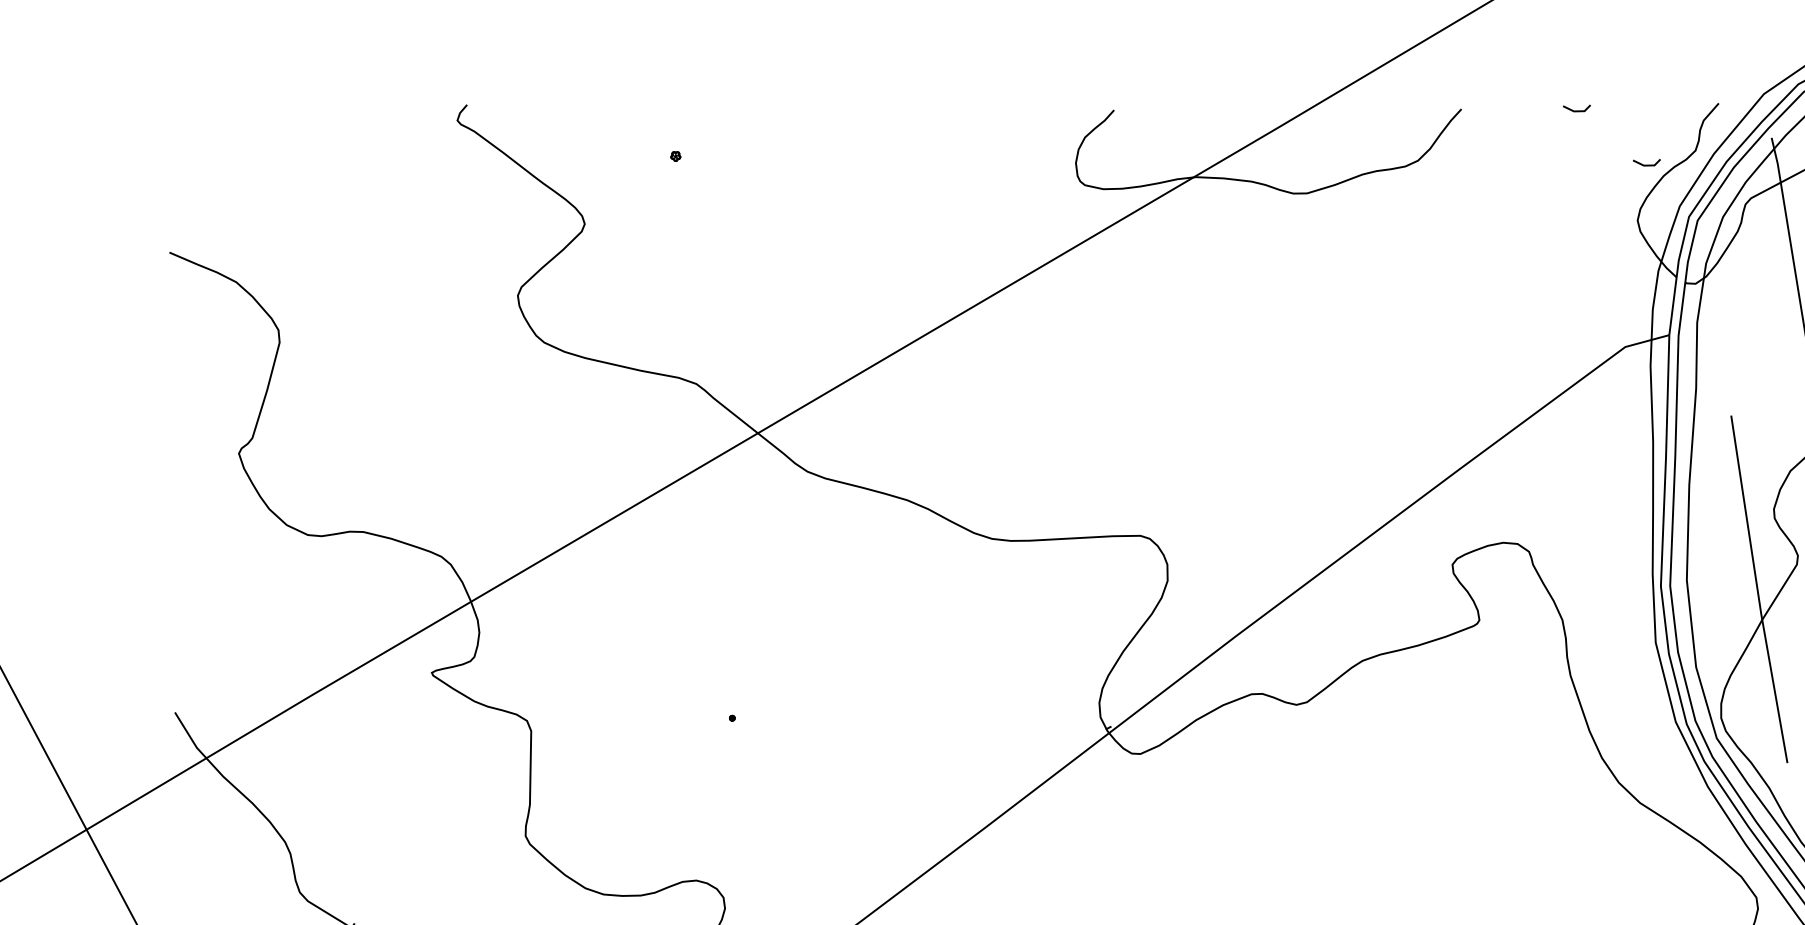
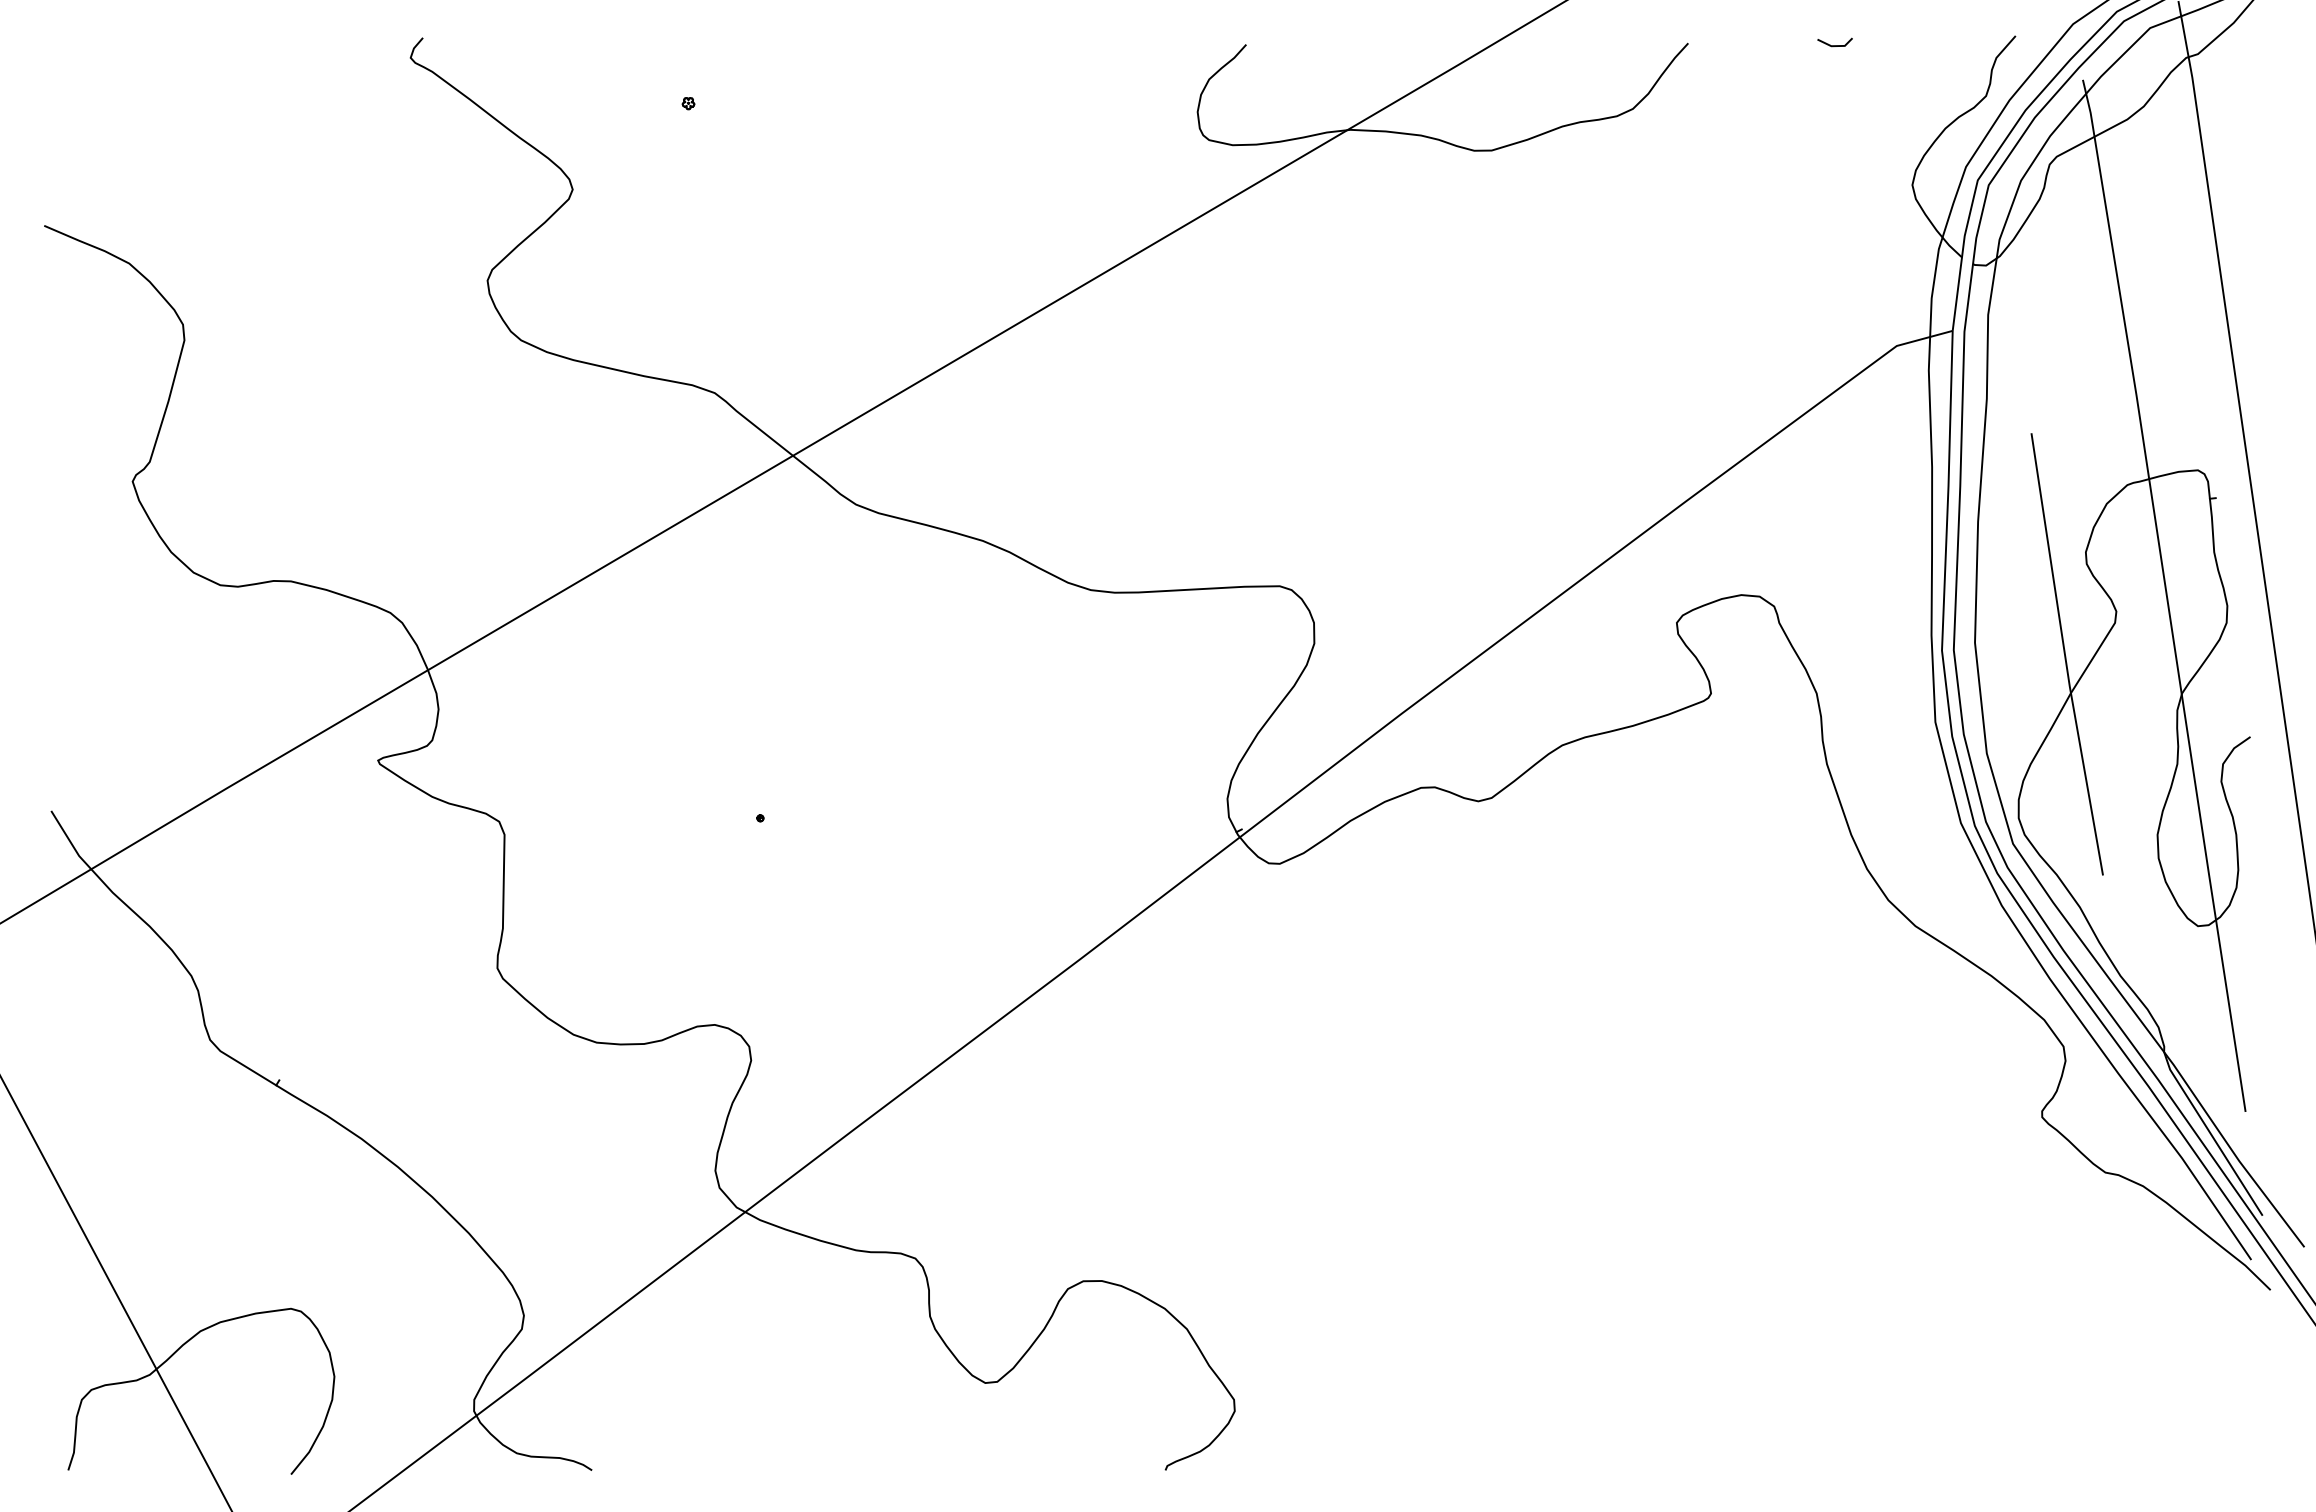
line: (1646, 165) -> (1923, 114), removed

